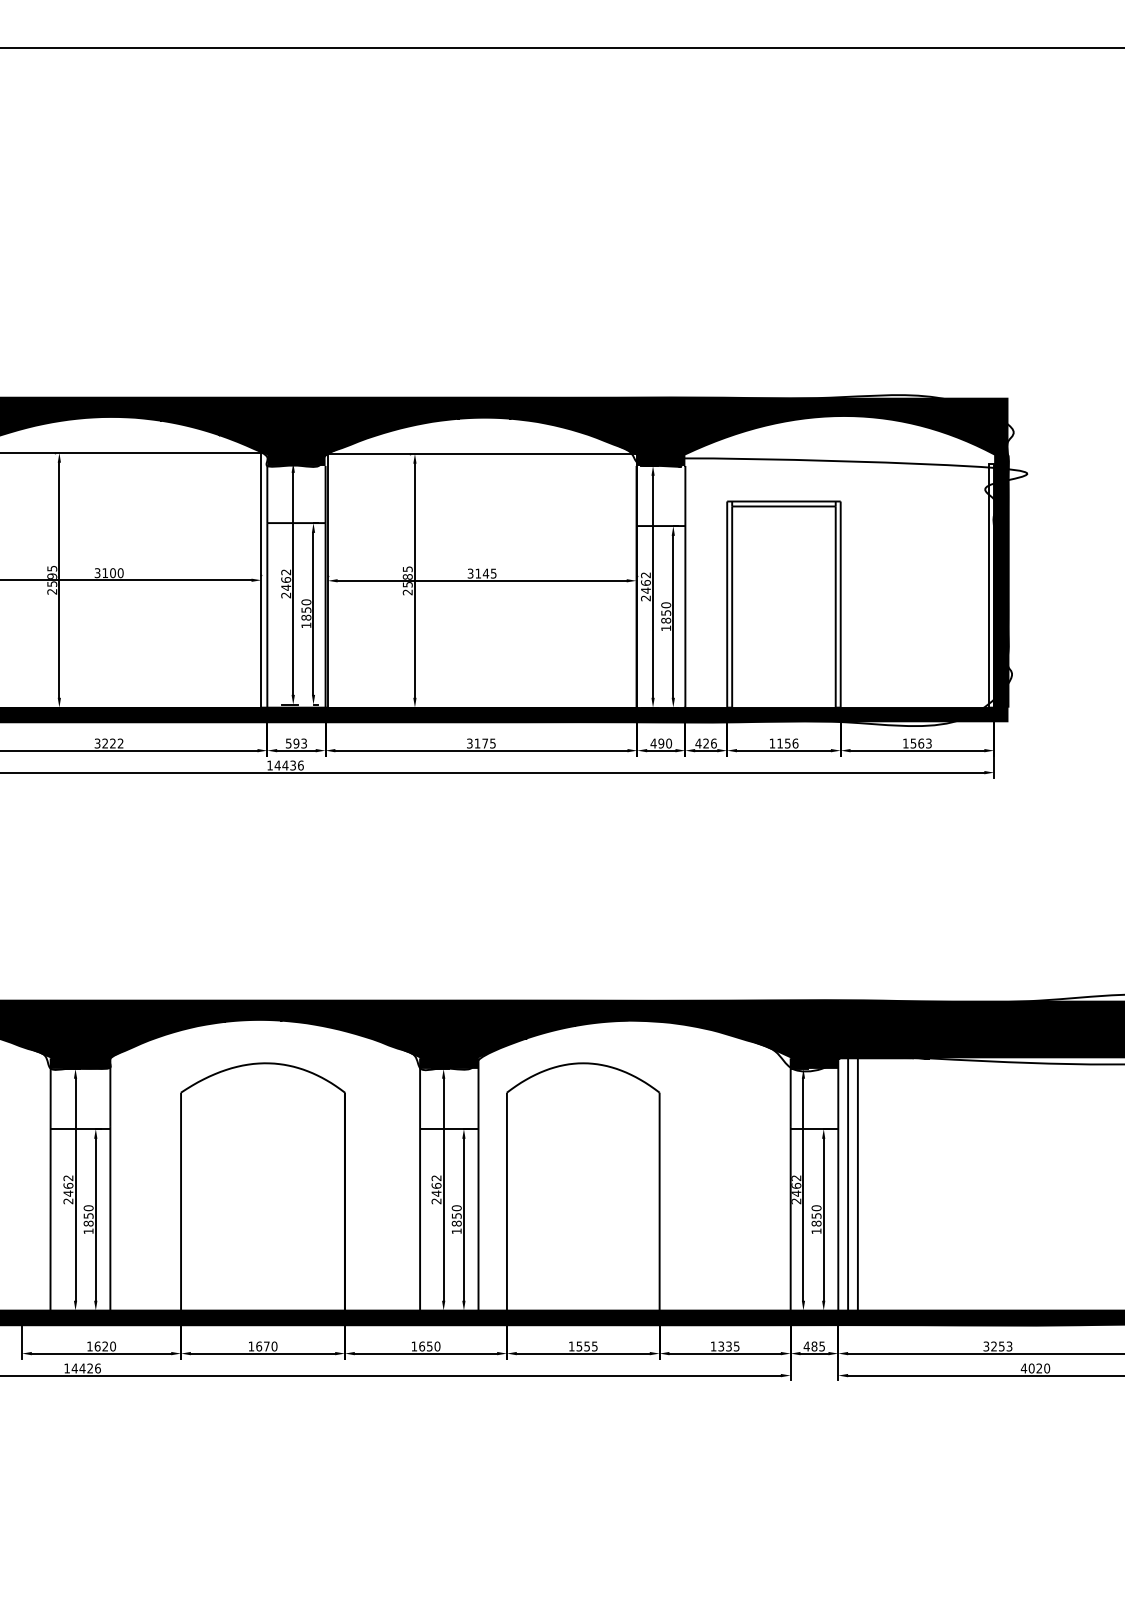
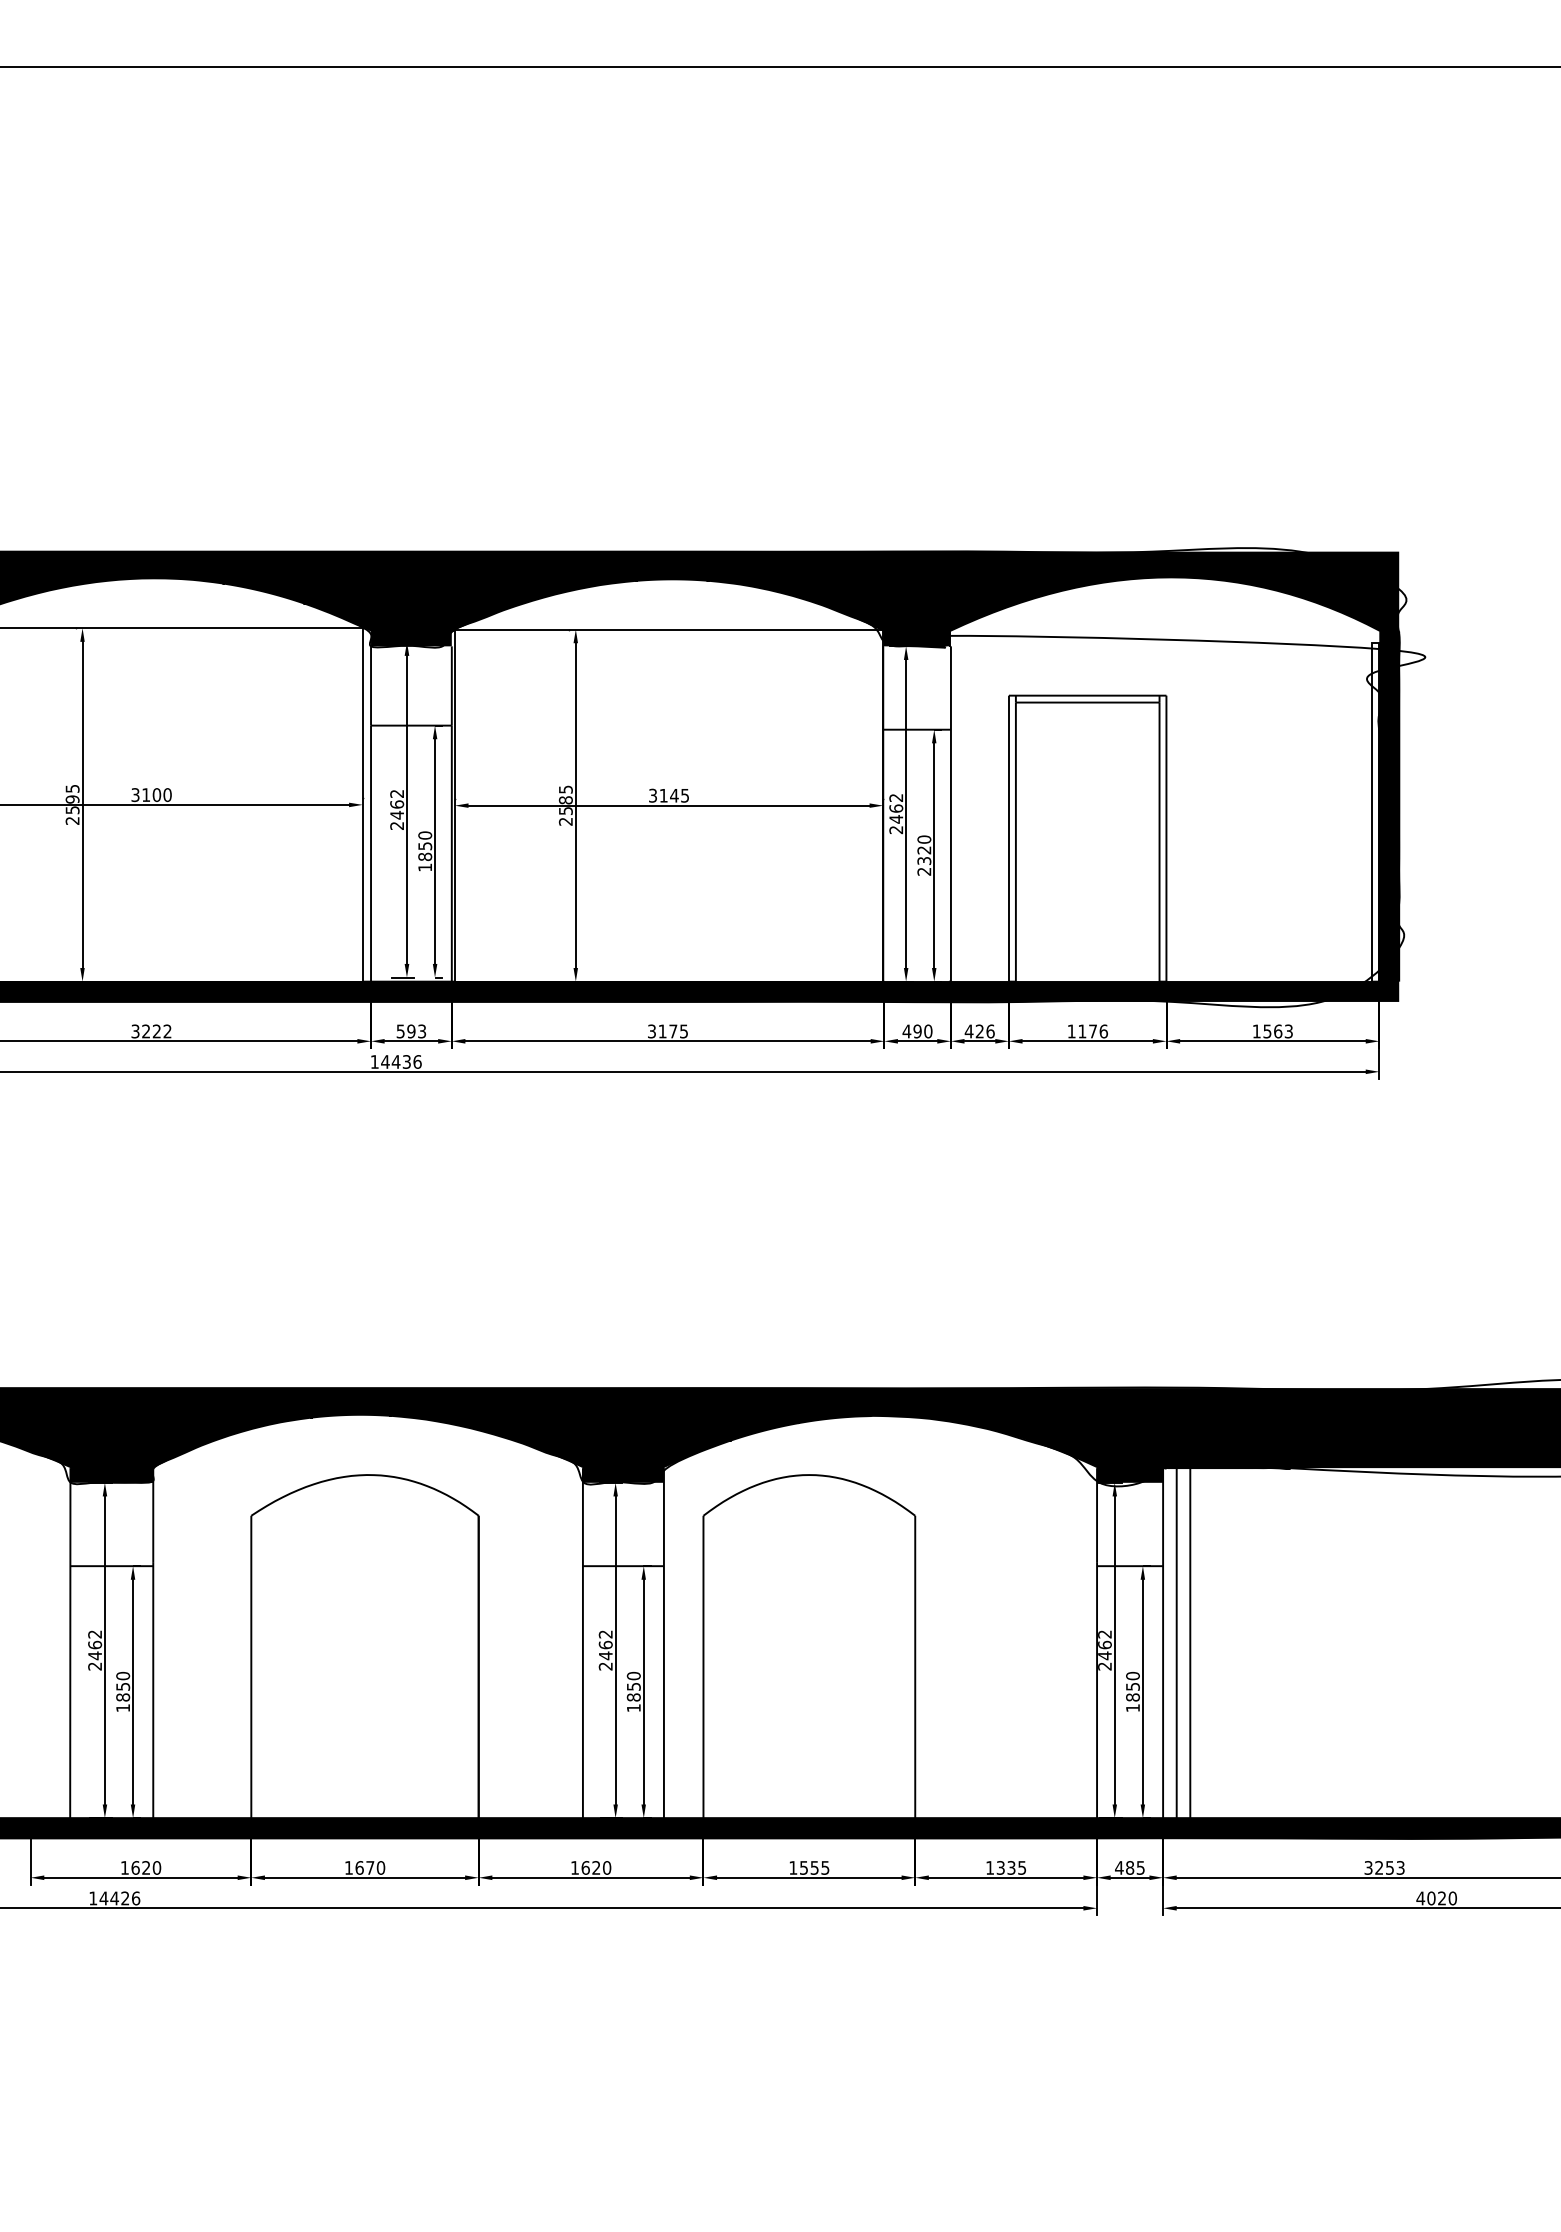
text: (666, 620) -> (924, 860), 1850 -> 2320
text: (787, 743) -> (1092, 1031), 1156 -> 1176
text: (429, 1346) -> (595, 1867), 1650 -> 1620

